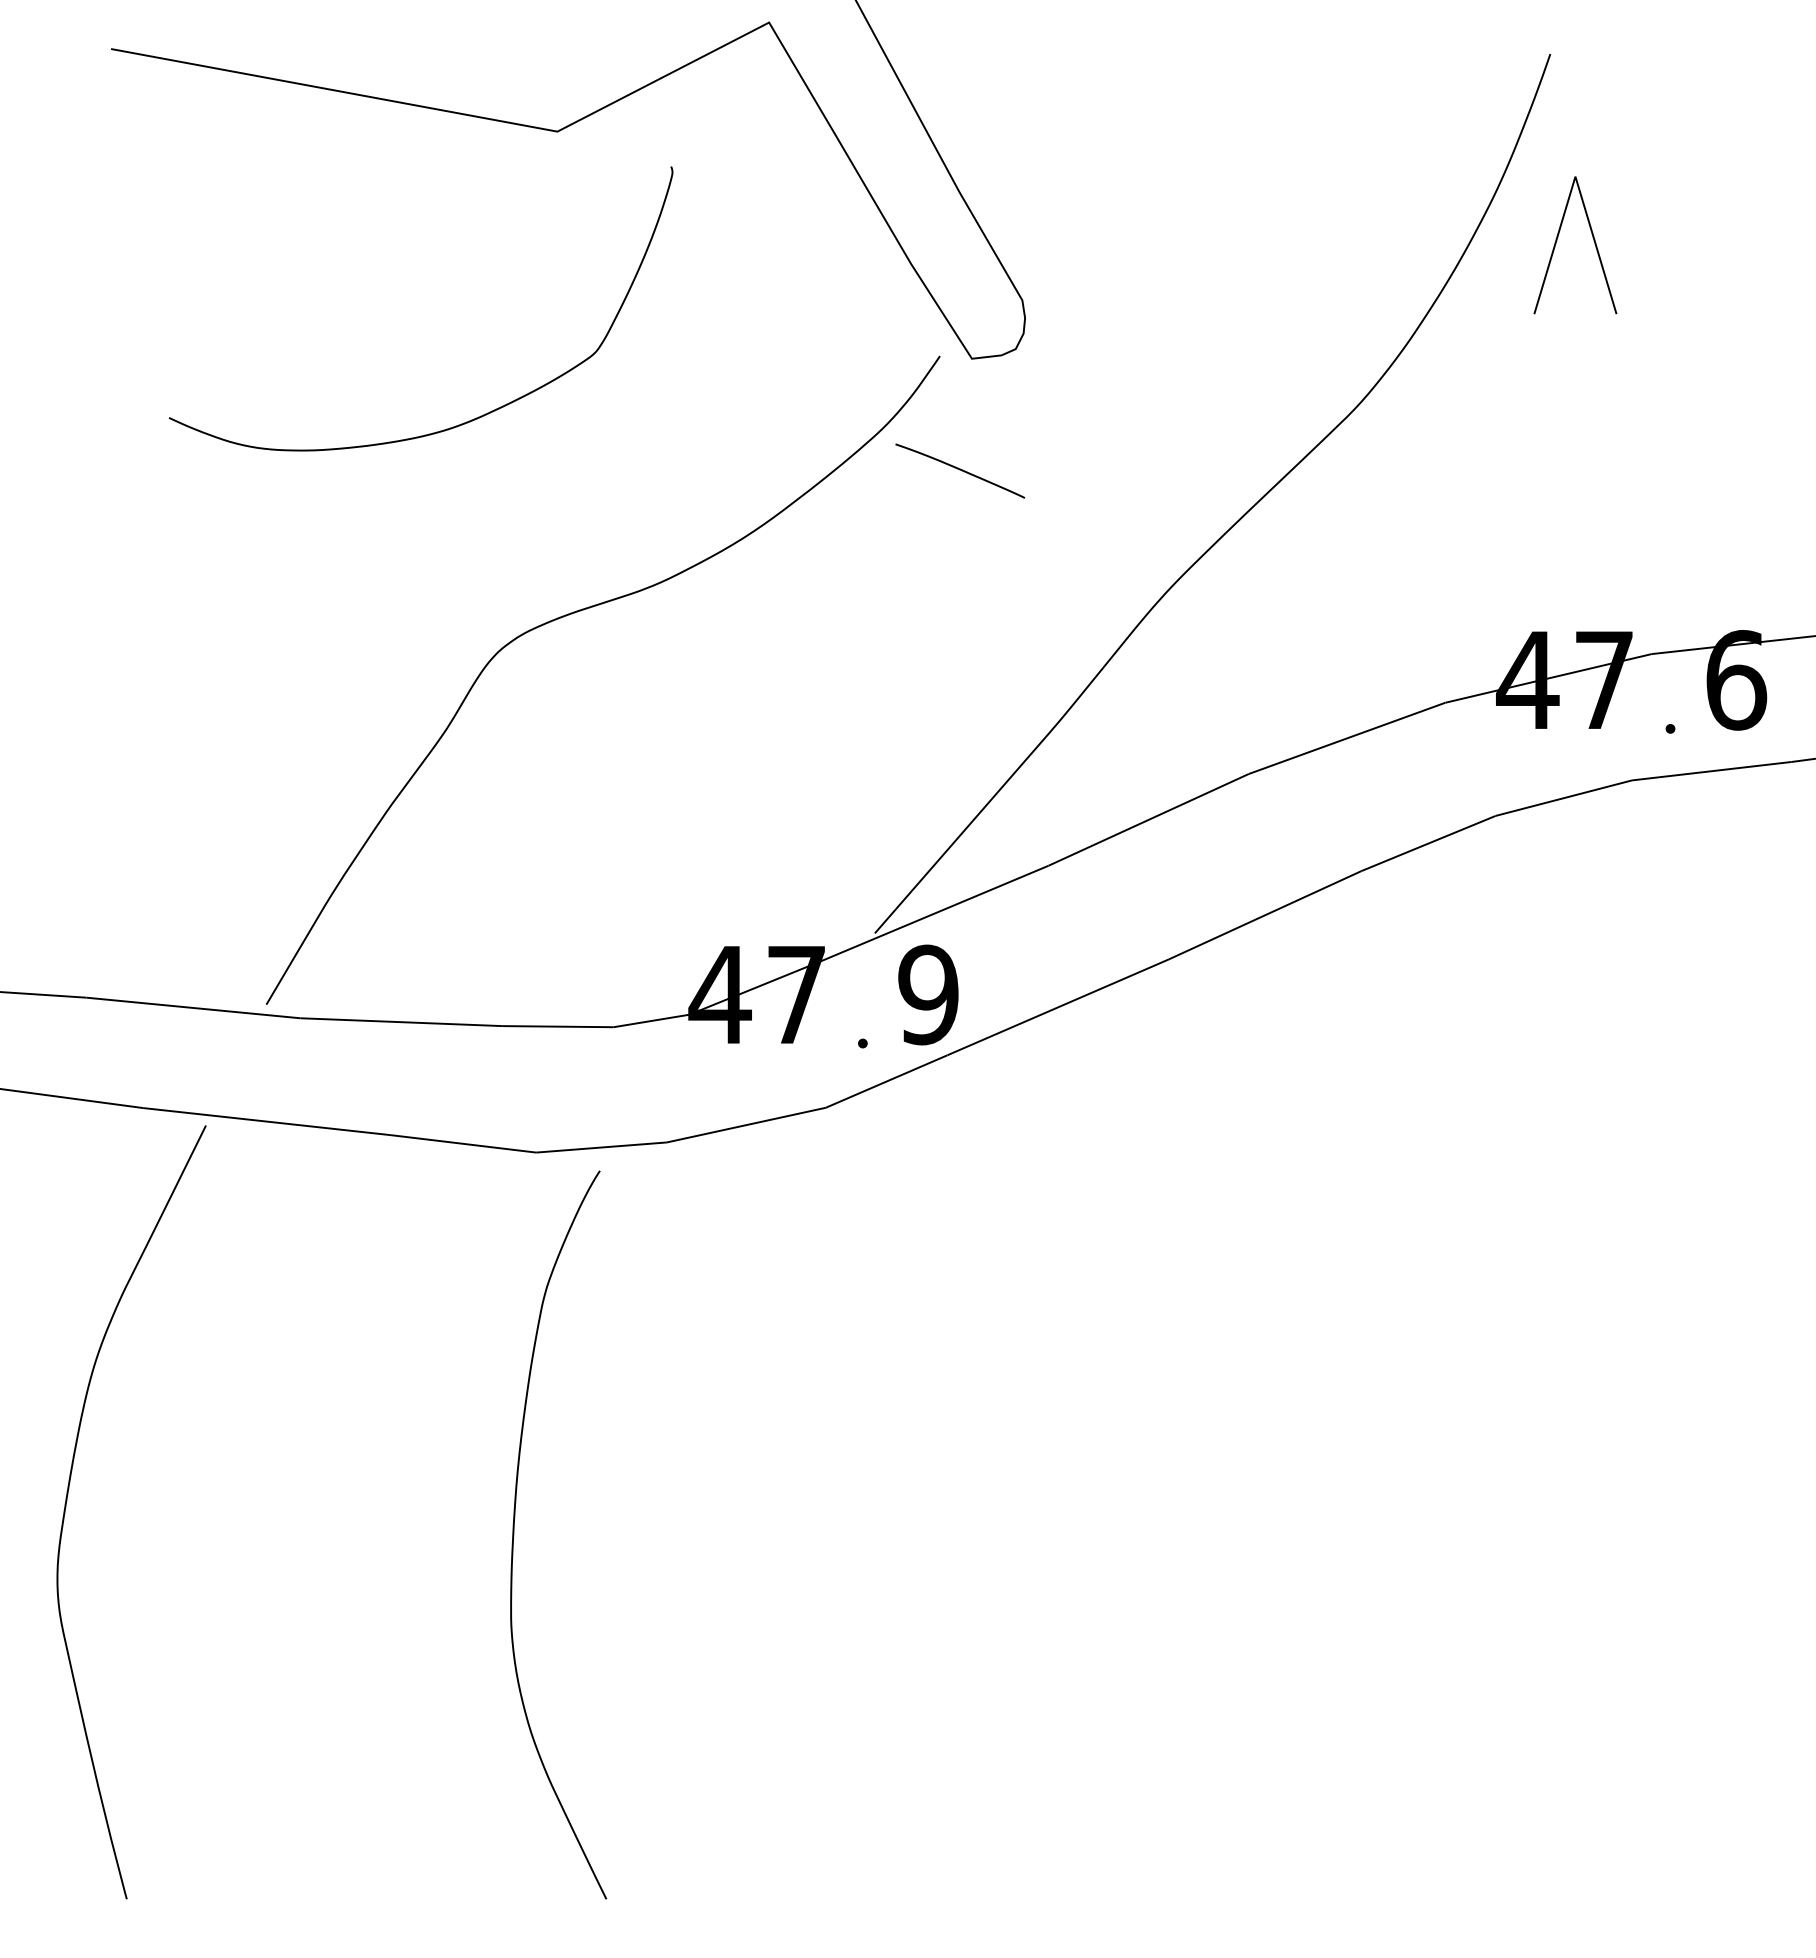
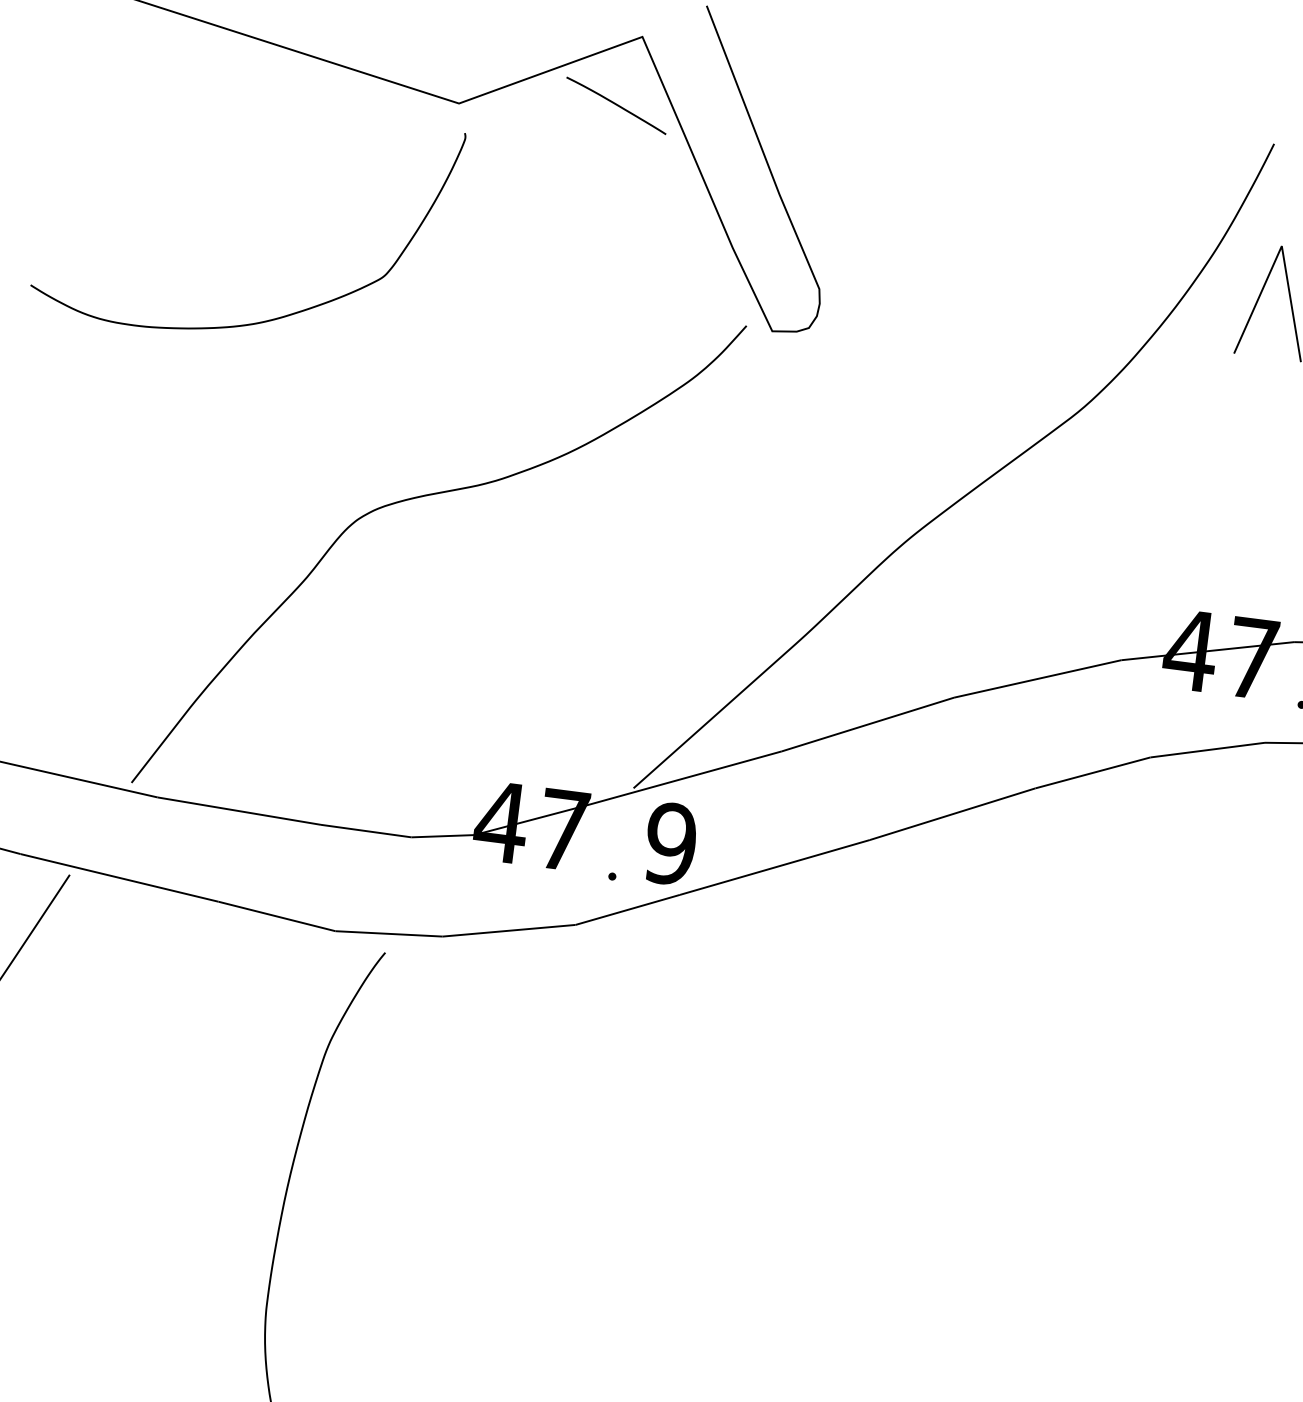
curve: (463, 422) -> (269, 319), moved
curve: (960, 470) -> (616, 105), moved

